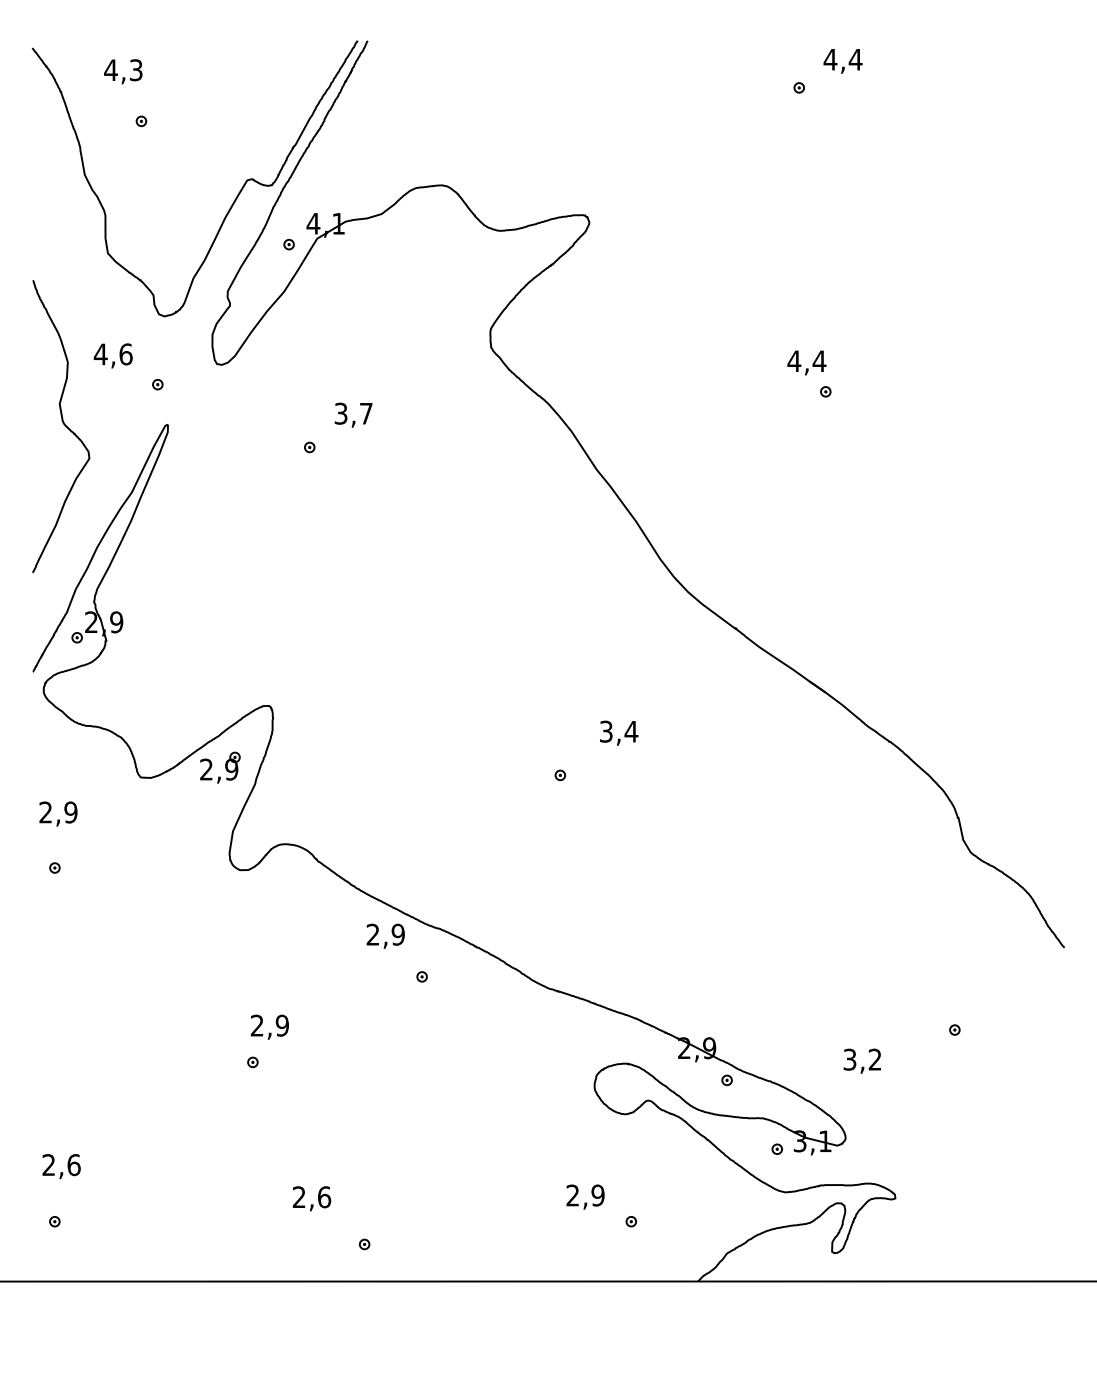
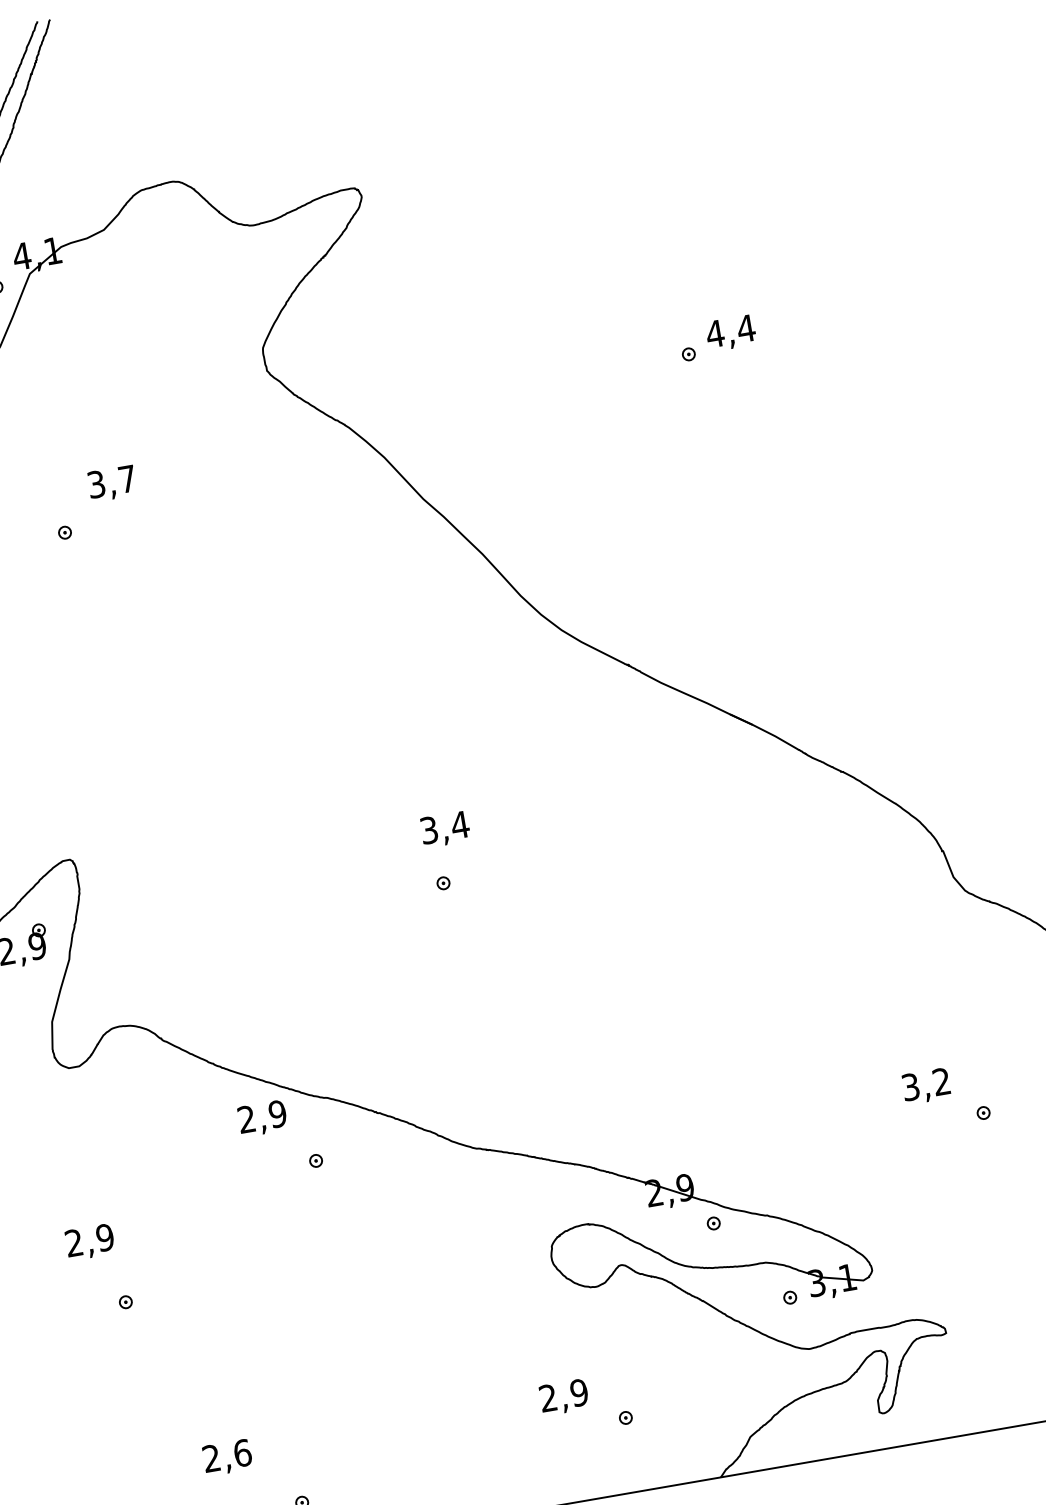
text: (806, 362) -> (730, 332), moved
text: (619, 732) -> (445, 828), moved
text: (269, 1026) -> (89, 1241), moved
text: (861, 1060) -> (925, 1085), moved

